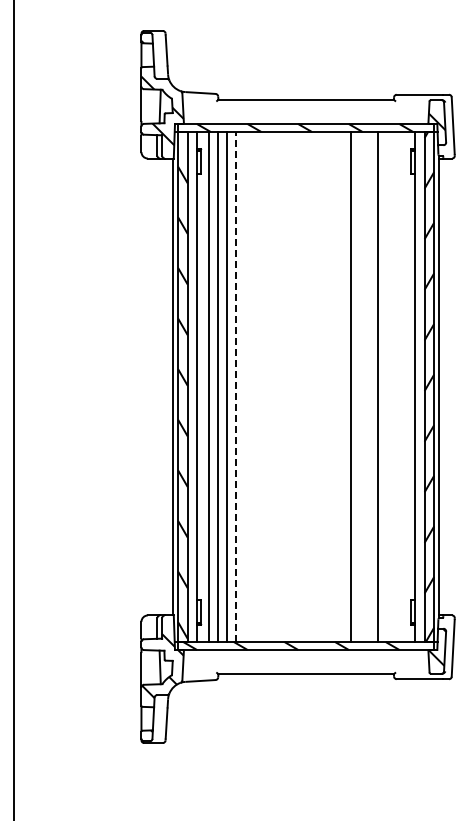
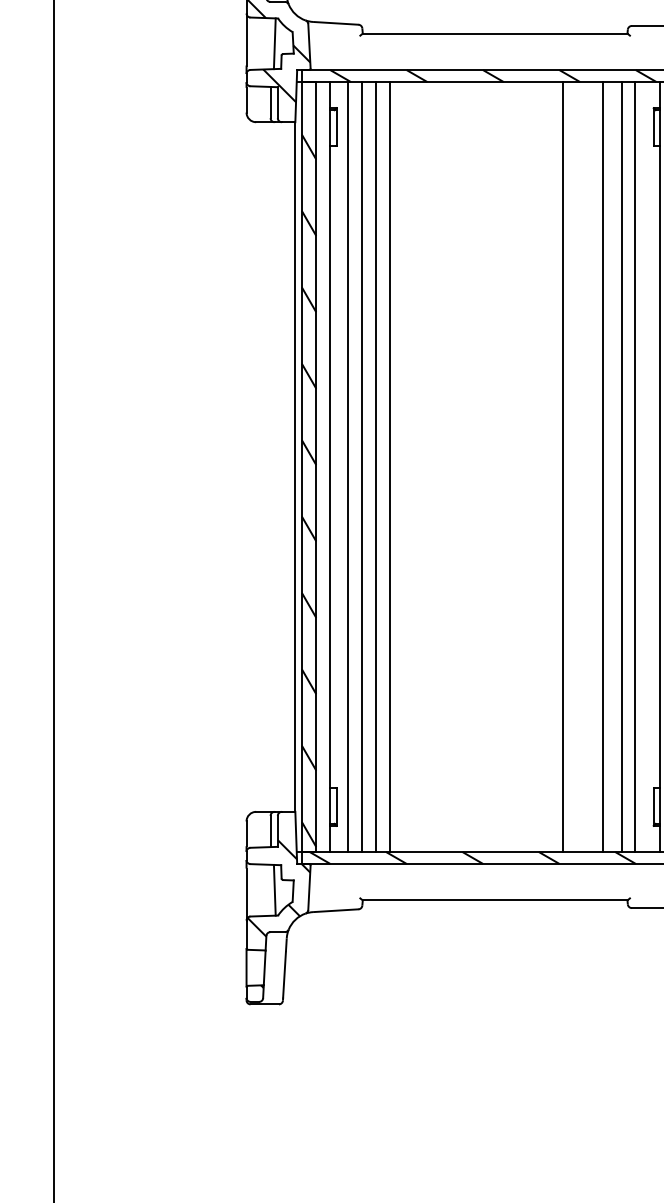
line: (236, 386) -> (389, 466), dashed -> solid
line: (390, 386) -> (622, 466), added
line: (399, 386) -> (636, 466), added

